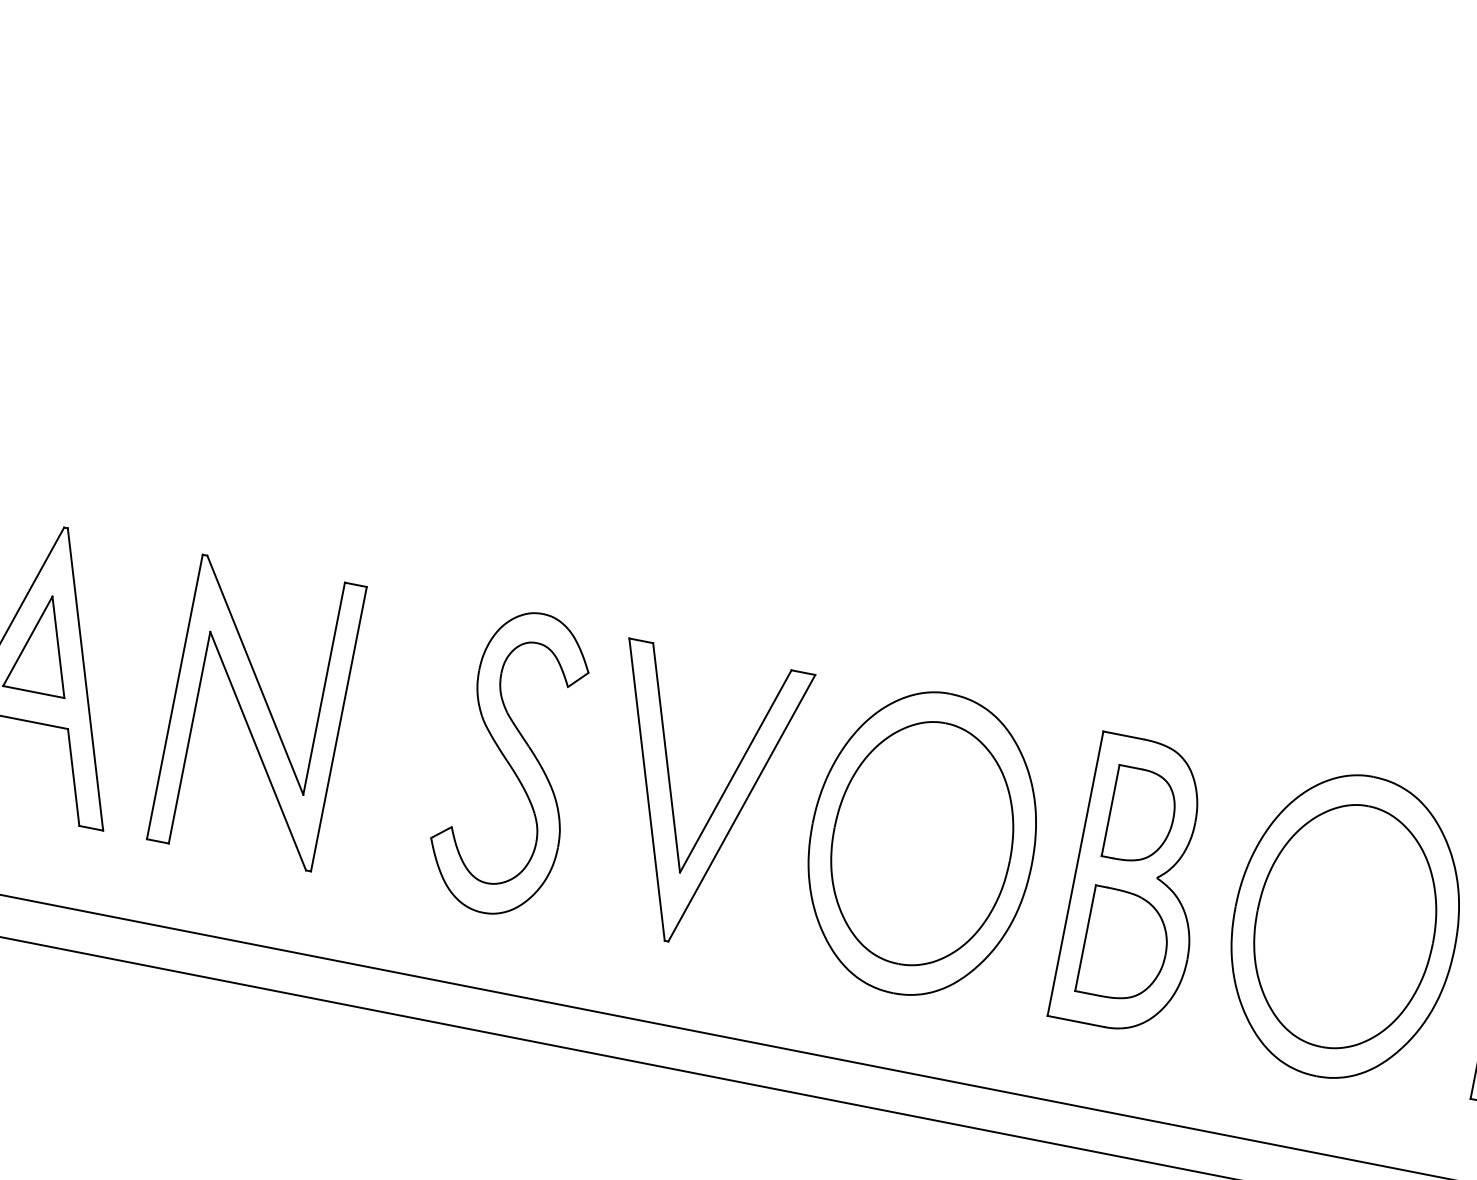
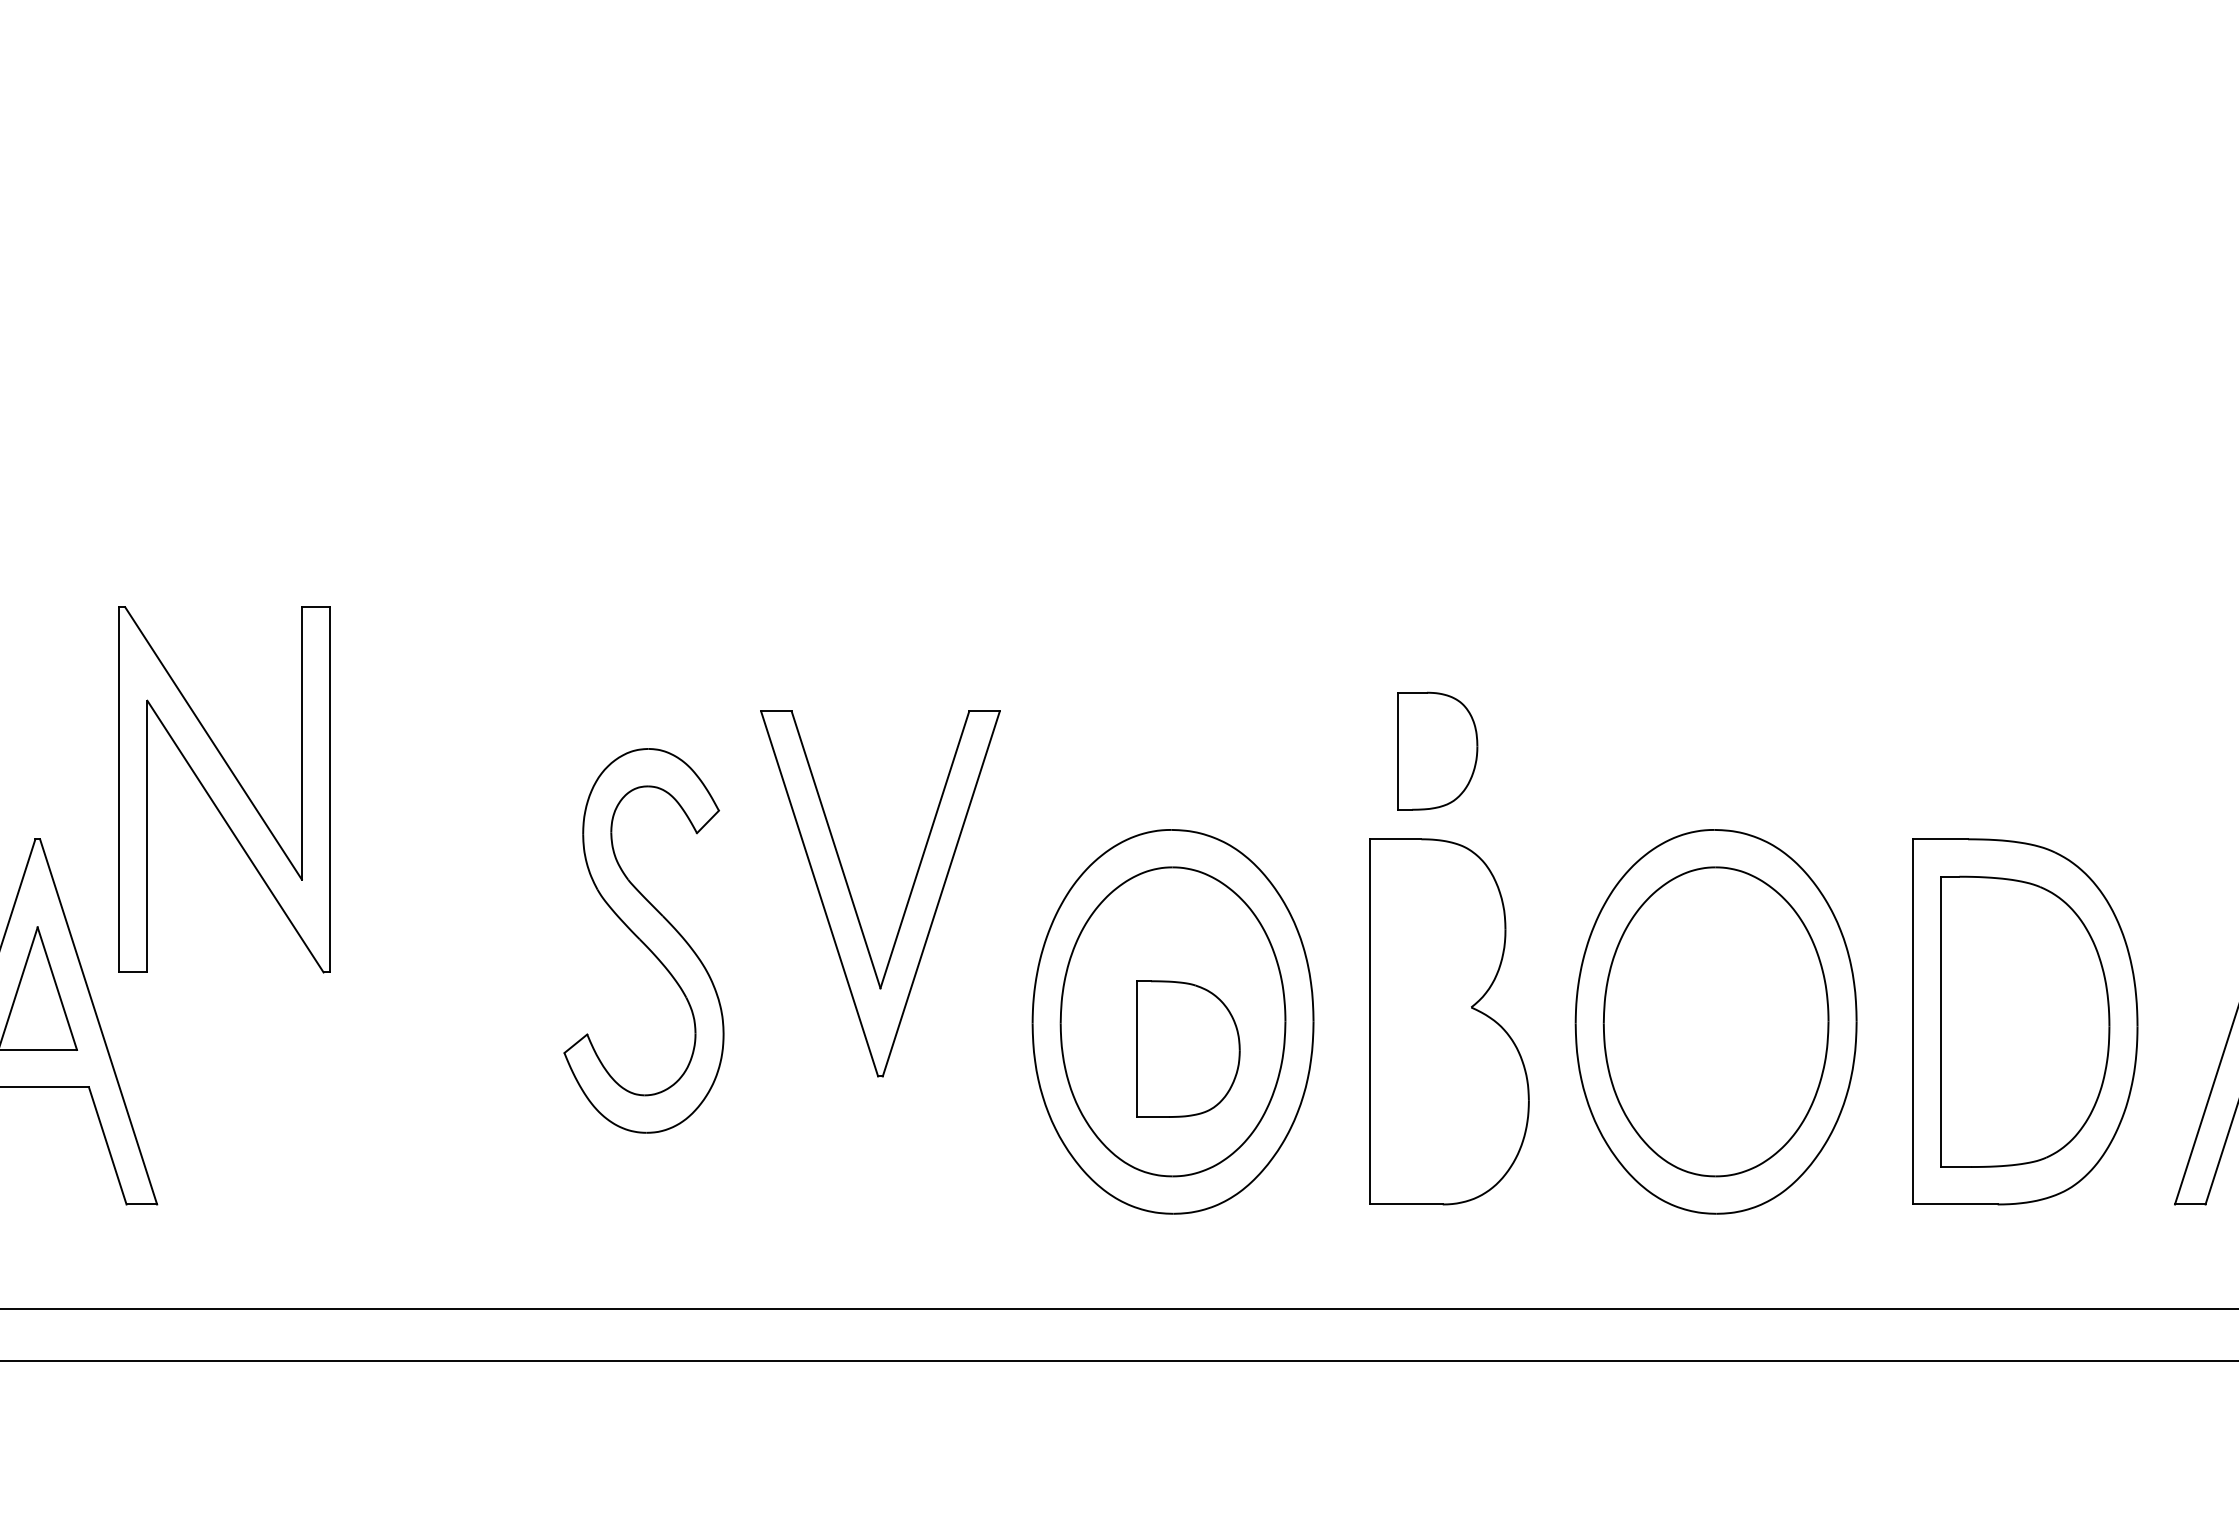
part: (256, 712) -> (224, 789), moved
part: (509, 762) -> (643, 940), moved
part: (672, 802) -> (854, 903), moved
part: (1141, 816) -> (1437, 750), moved
part: (1125, 945) -> (1188, 1048), moved

